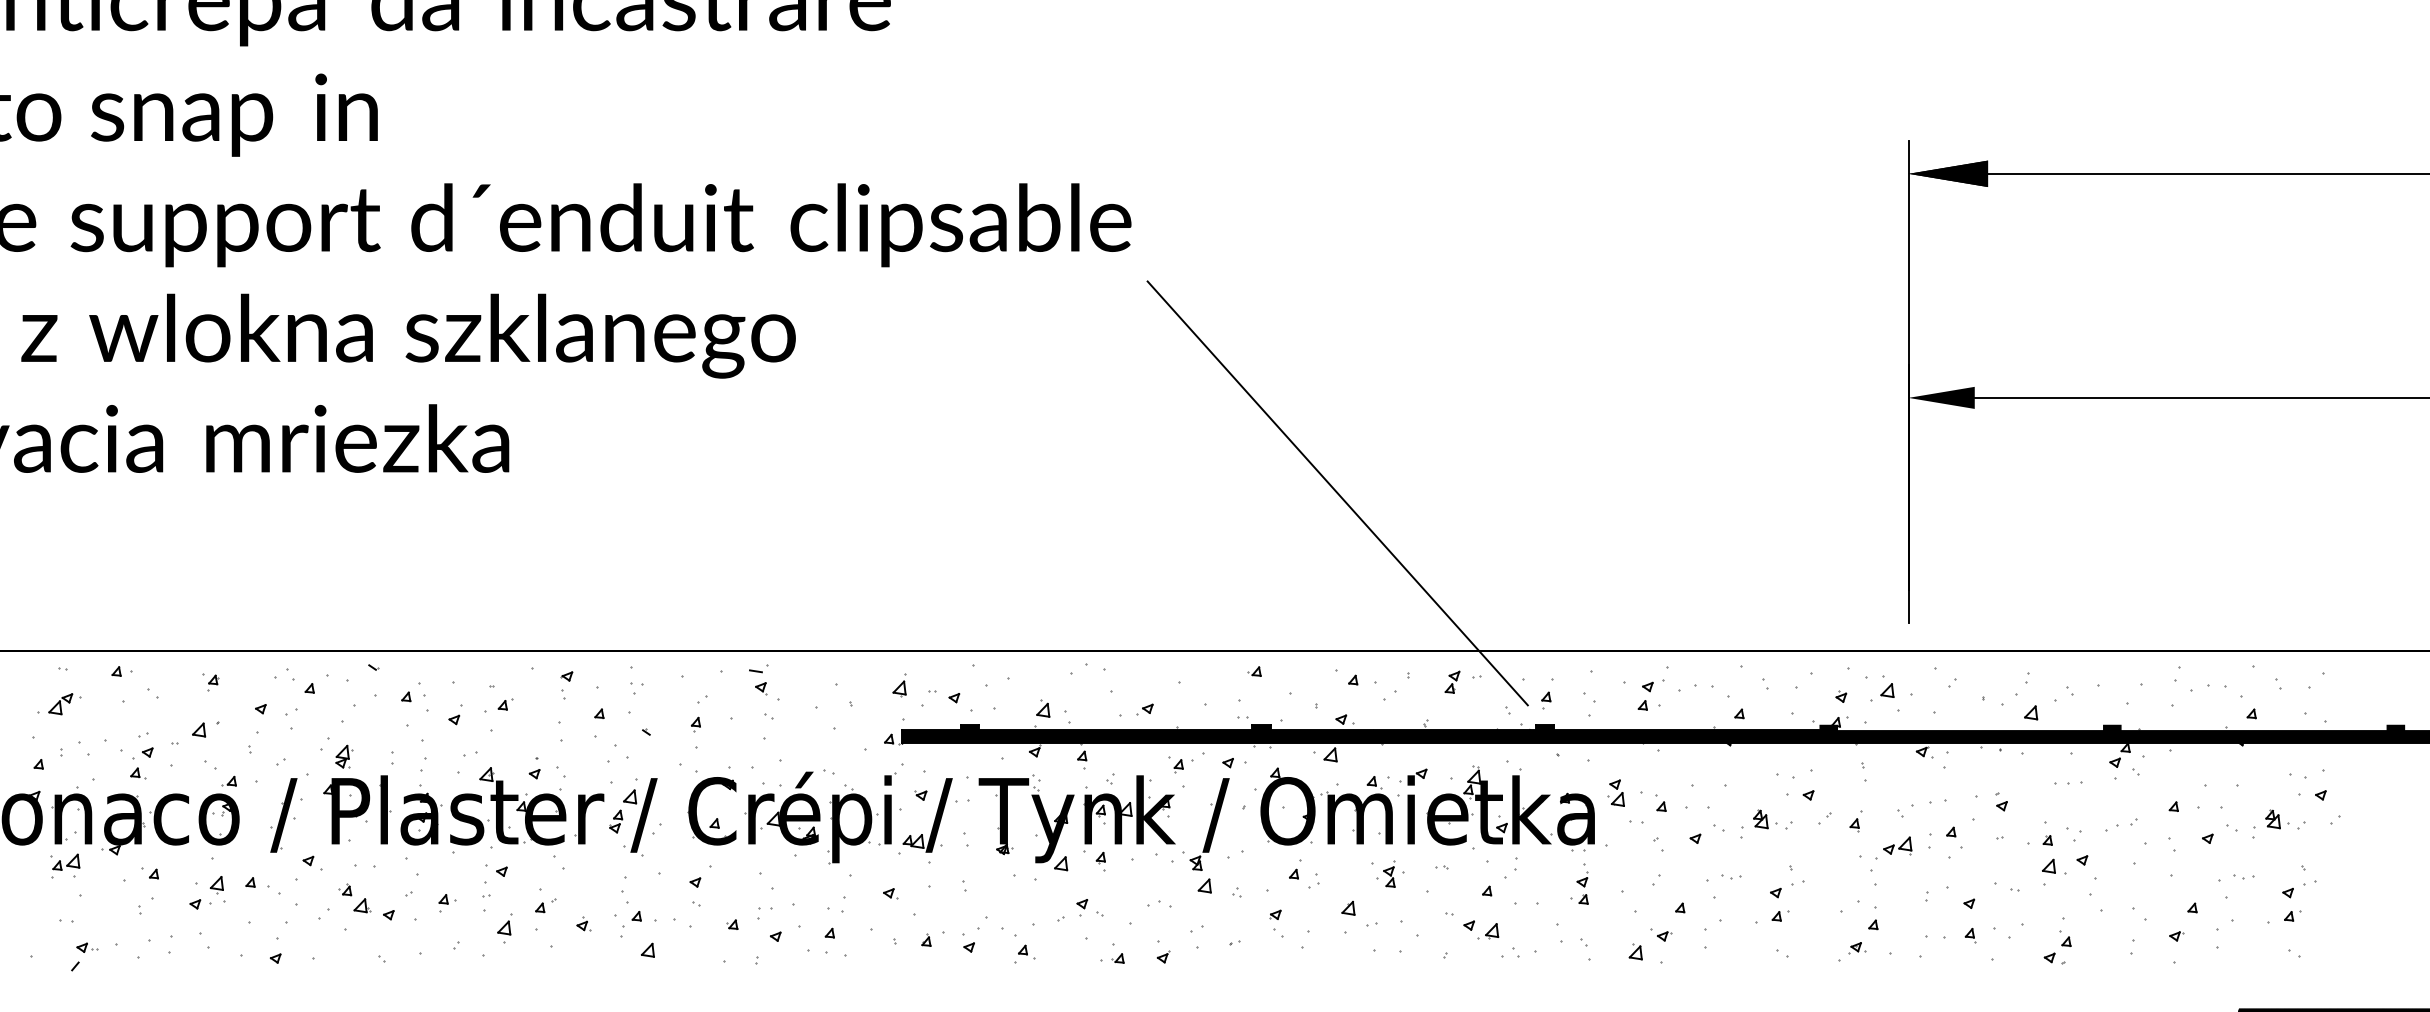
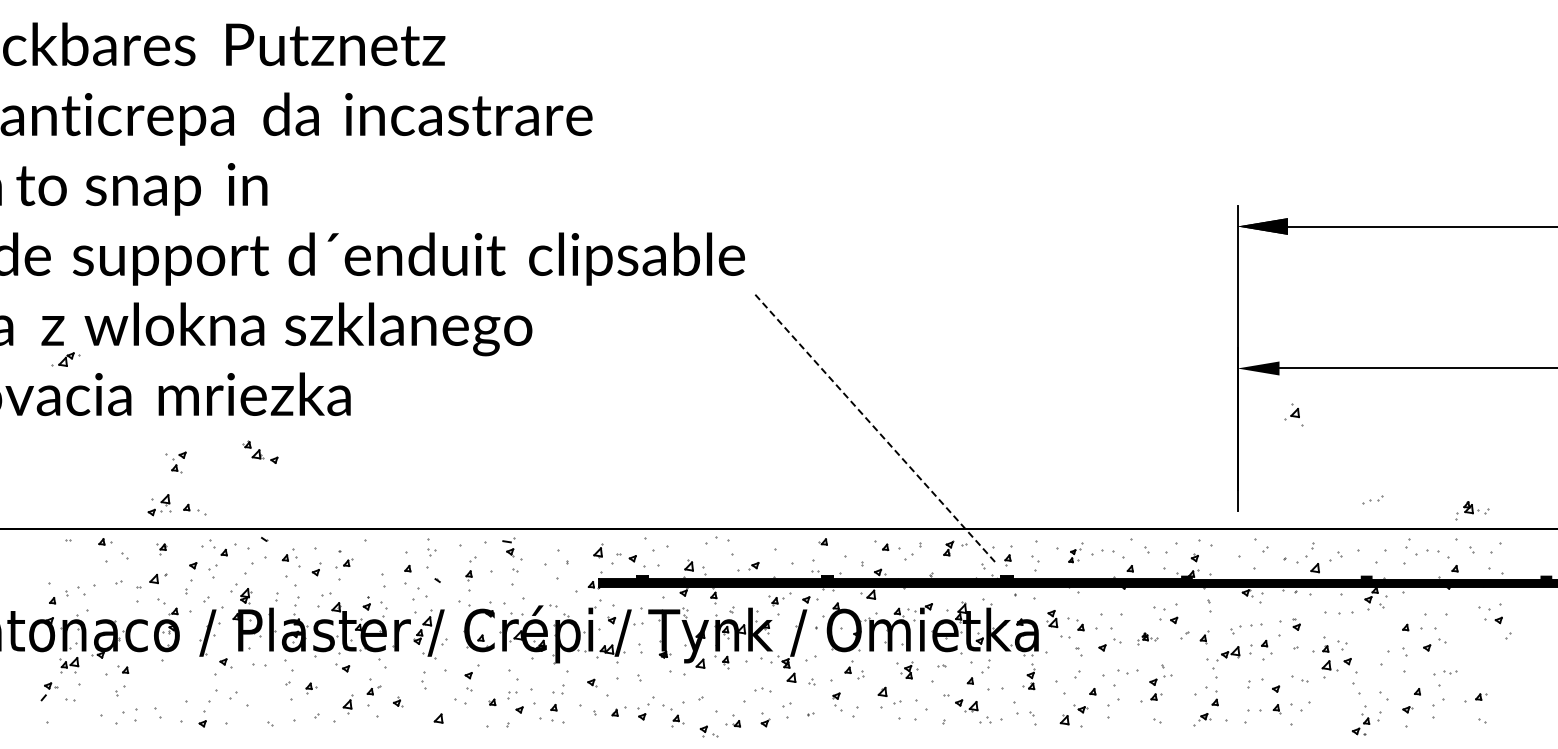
line: (1338, 494) -> (876, 429), solid -> dashed
part: (565, 685) -> (386, 550), removed
part: (1652, 688) -> (1075, 552), size x0.7
part: (1884, 692) -> (1293, 414), moved
part: (59, 704) -> (65, 359), moved
part: (136, 763) -> (175, 462), moved
part: (2067, 782) -> (1338, 612), size x1.6
part: (1766, 823) -> (1147, 638), size x0.6
part: (2121, 823) -> (1372, 499), moved
part: (2279, 823) -> (1472, 510), moved
part: (1723, 877) -> (1120, 672), size x1.6
part: (2299, 880) -> (1485, 674), removed
part: (262, 885) -> (194, 509), moved
part: (207, 893) -> (159, 505), moved
part: (486, 896) -> (336, 684), removed
part: (366, 901) -> (260, 451), moved
part: (1089, 907) -> (708, 731), moved
part: (635, 923) -> (430, 701), removed
part: (2056, 940) -> (1360, 720), moved
part: (84, 956) -> (49, 691), moved

